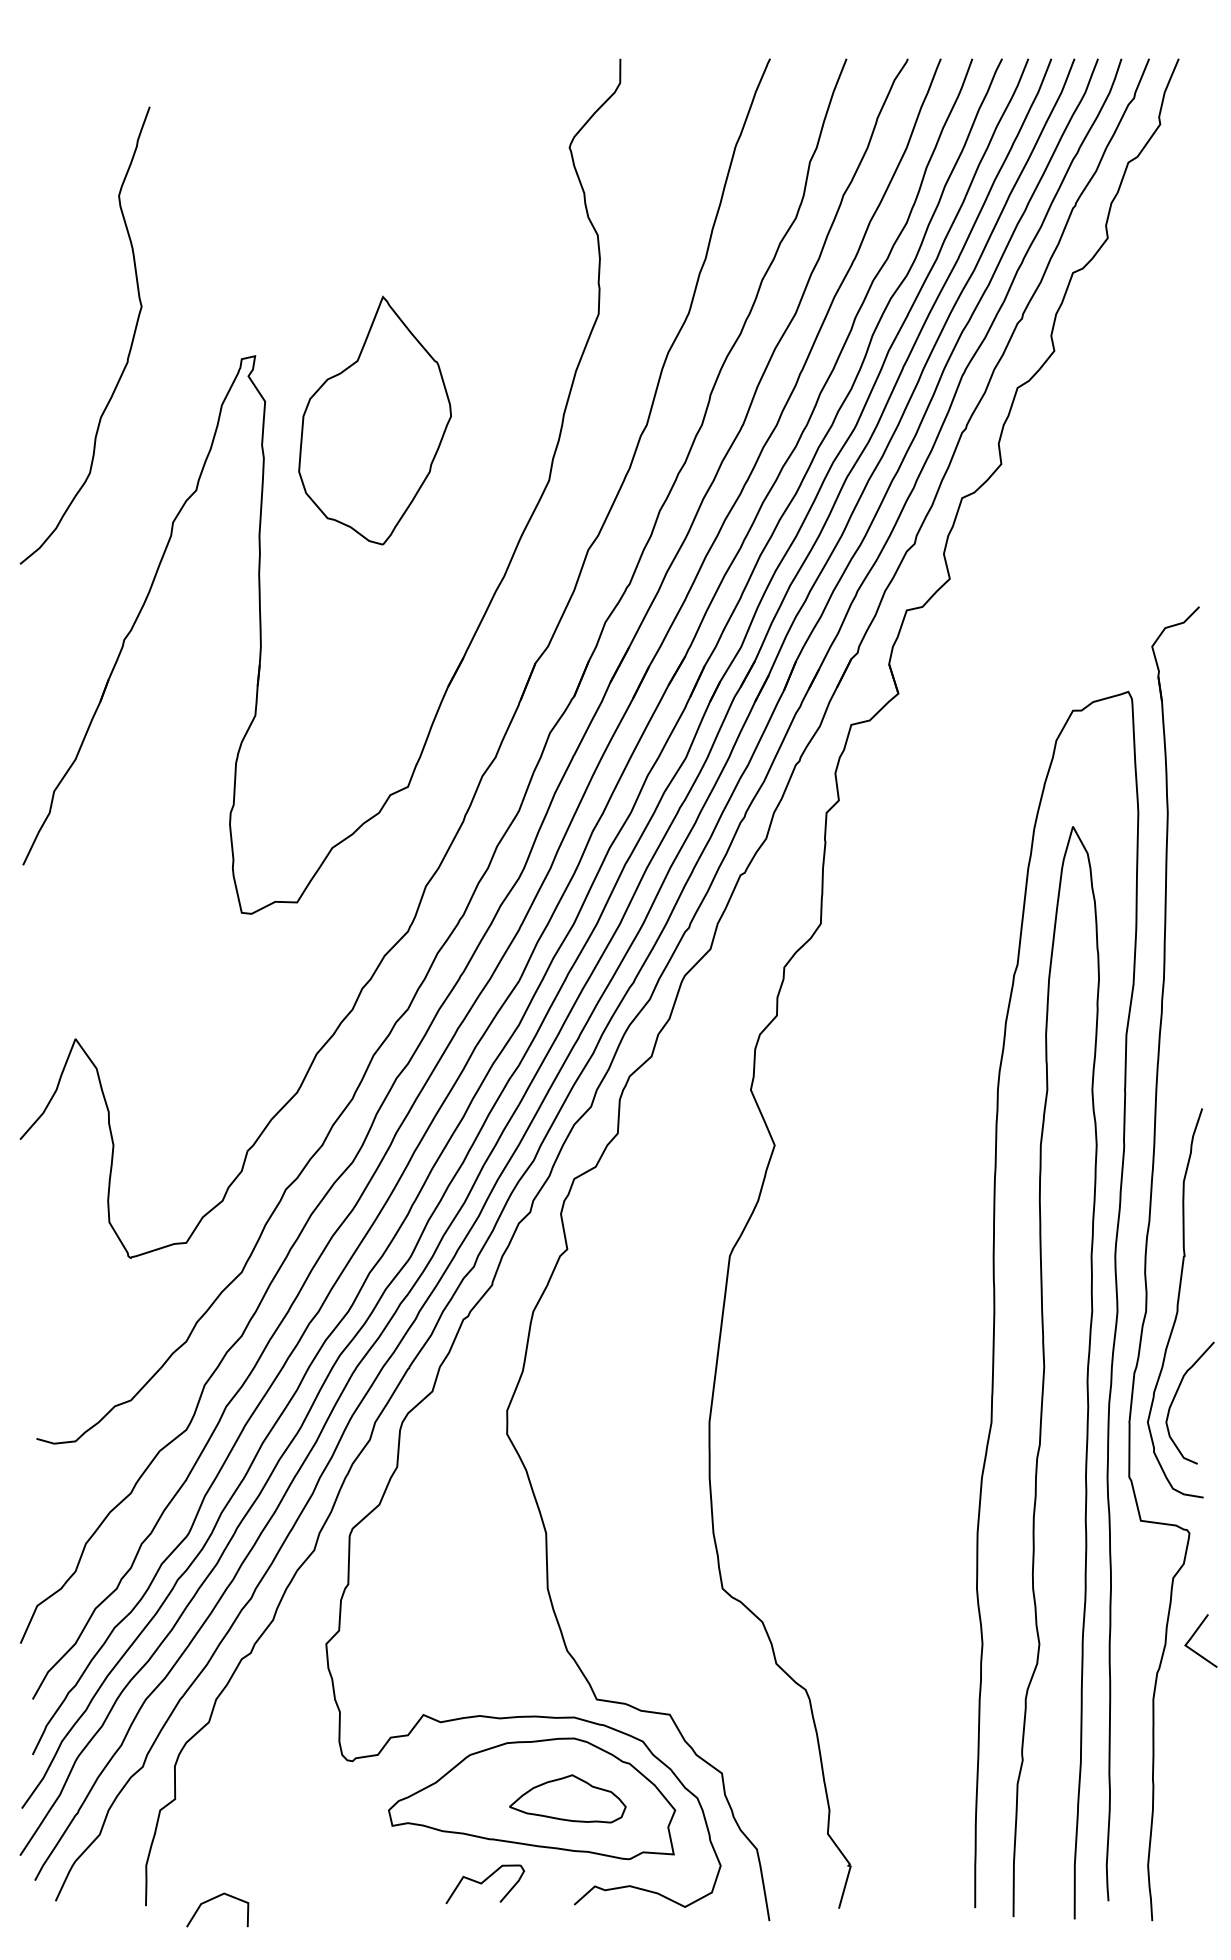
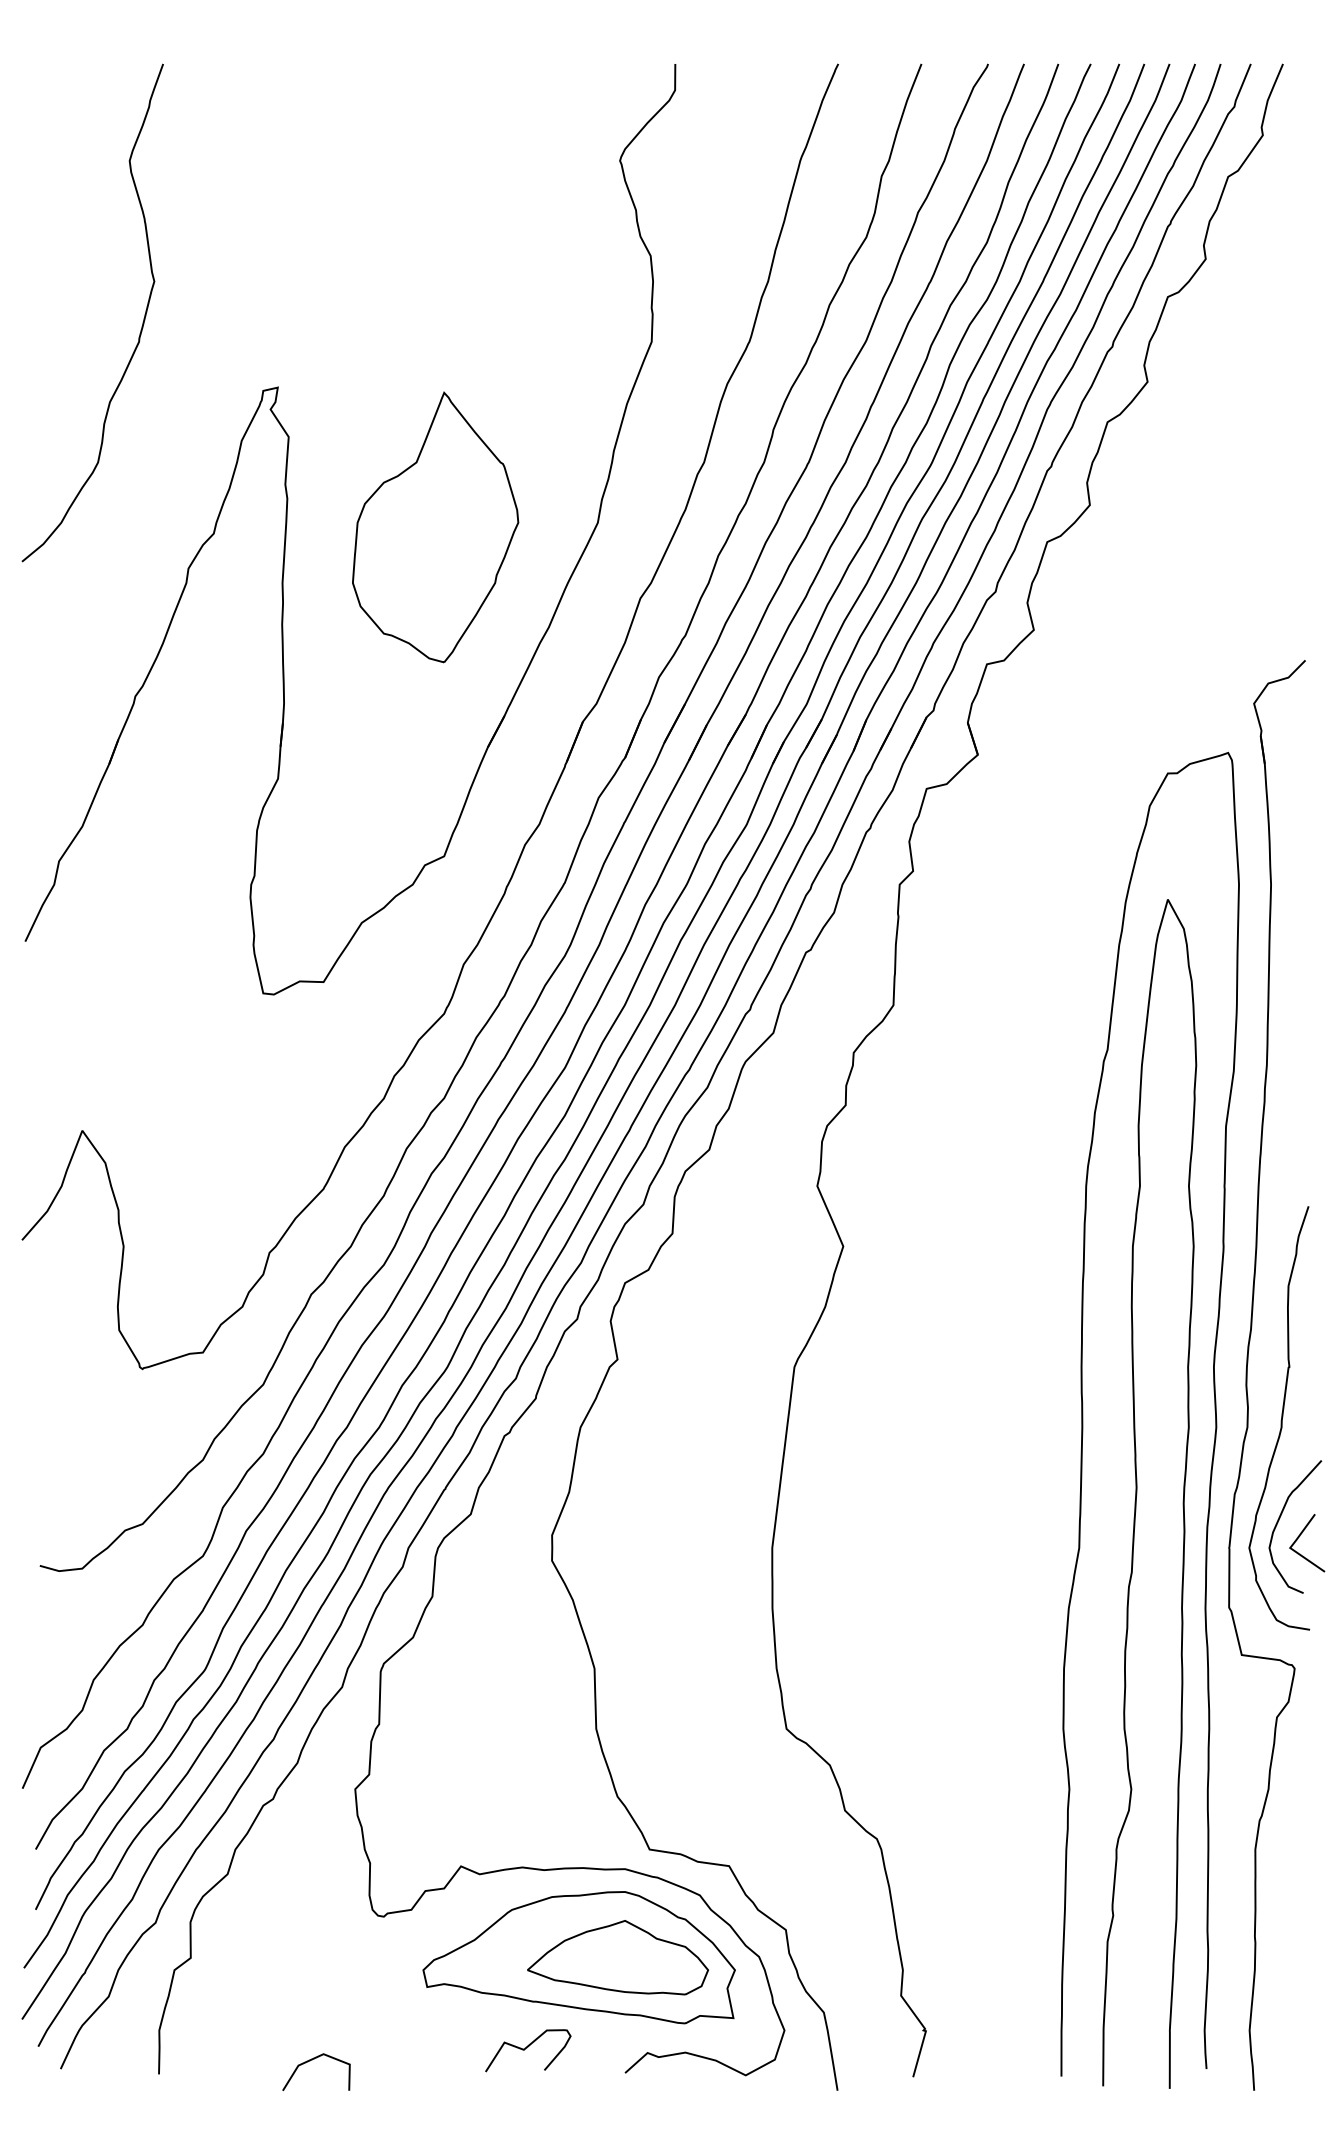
curve: (129, 348) -> (141, 327), moved
part: (374, 420) -> (434, 527), moved
line: (1194, 1635) -> (1300, 1537), moved
part: (567, 1798) -> (617, 1957), size x1.43
line: (213, 1899) -> (311, 2060), moved

